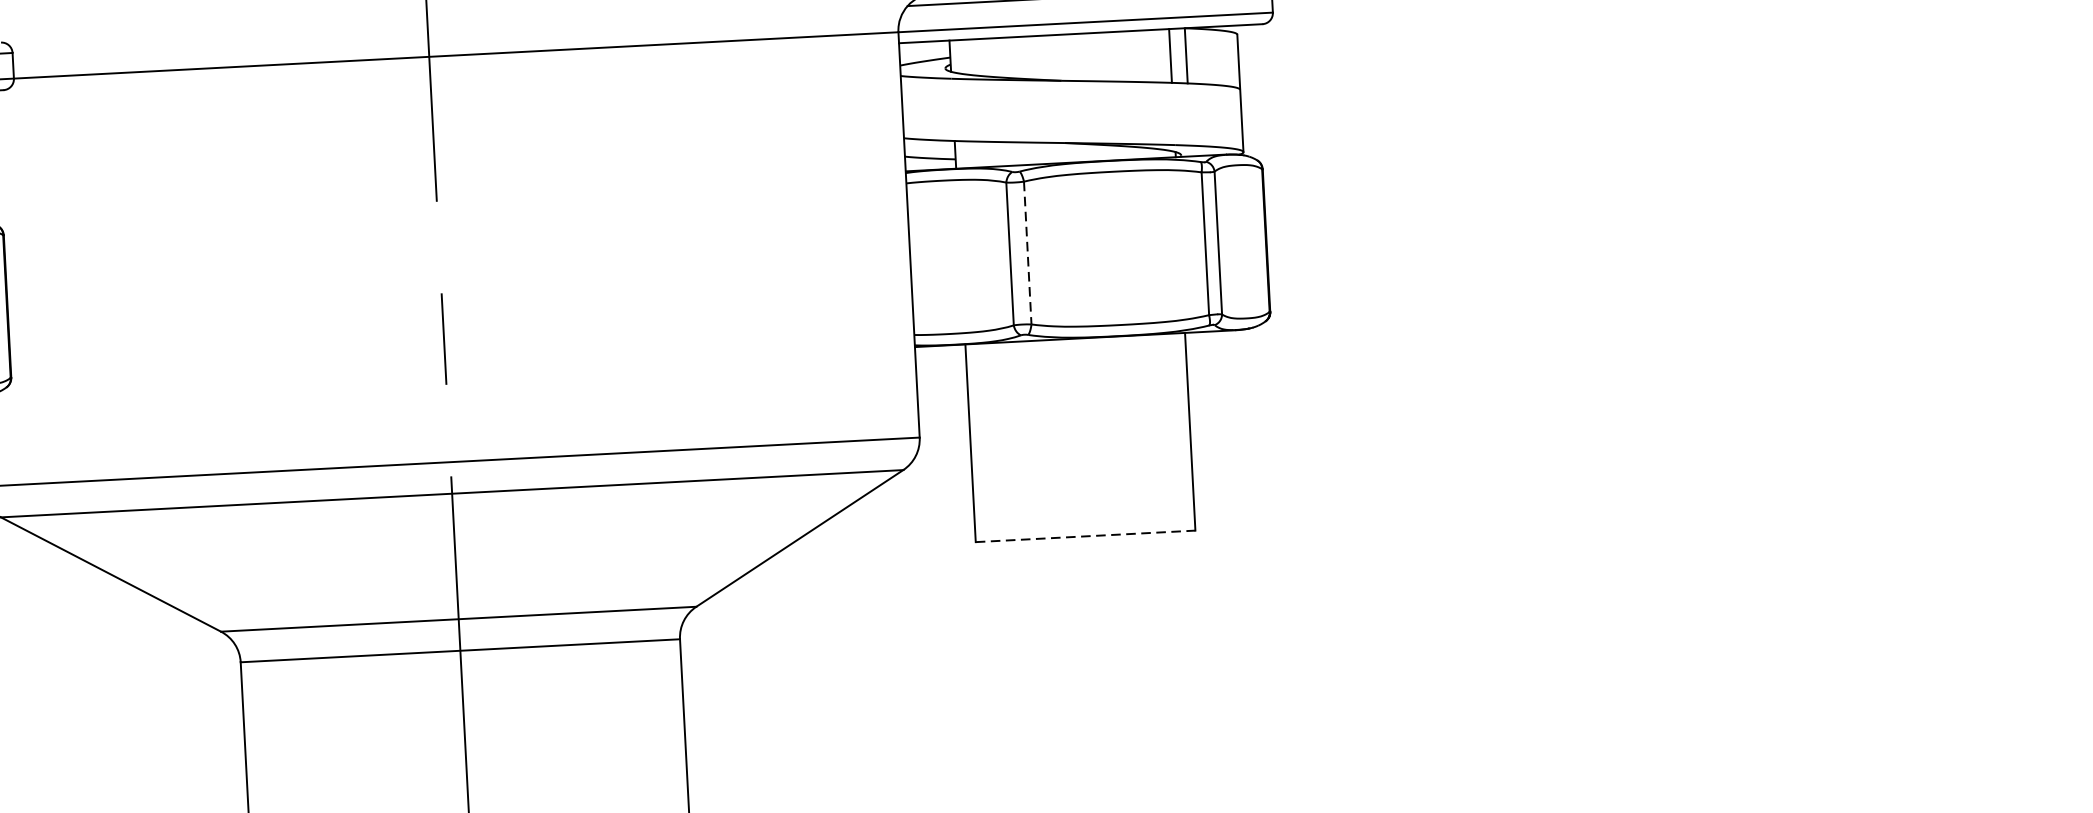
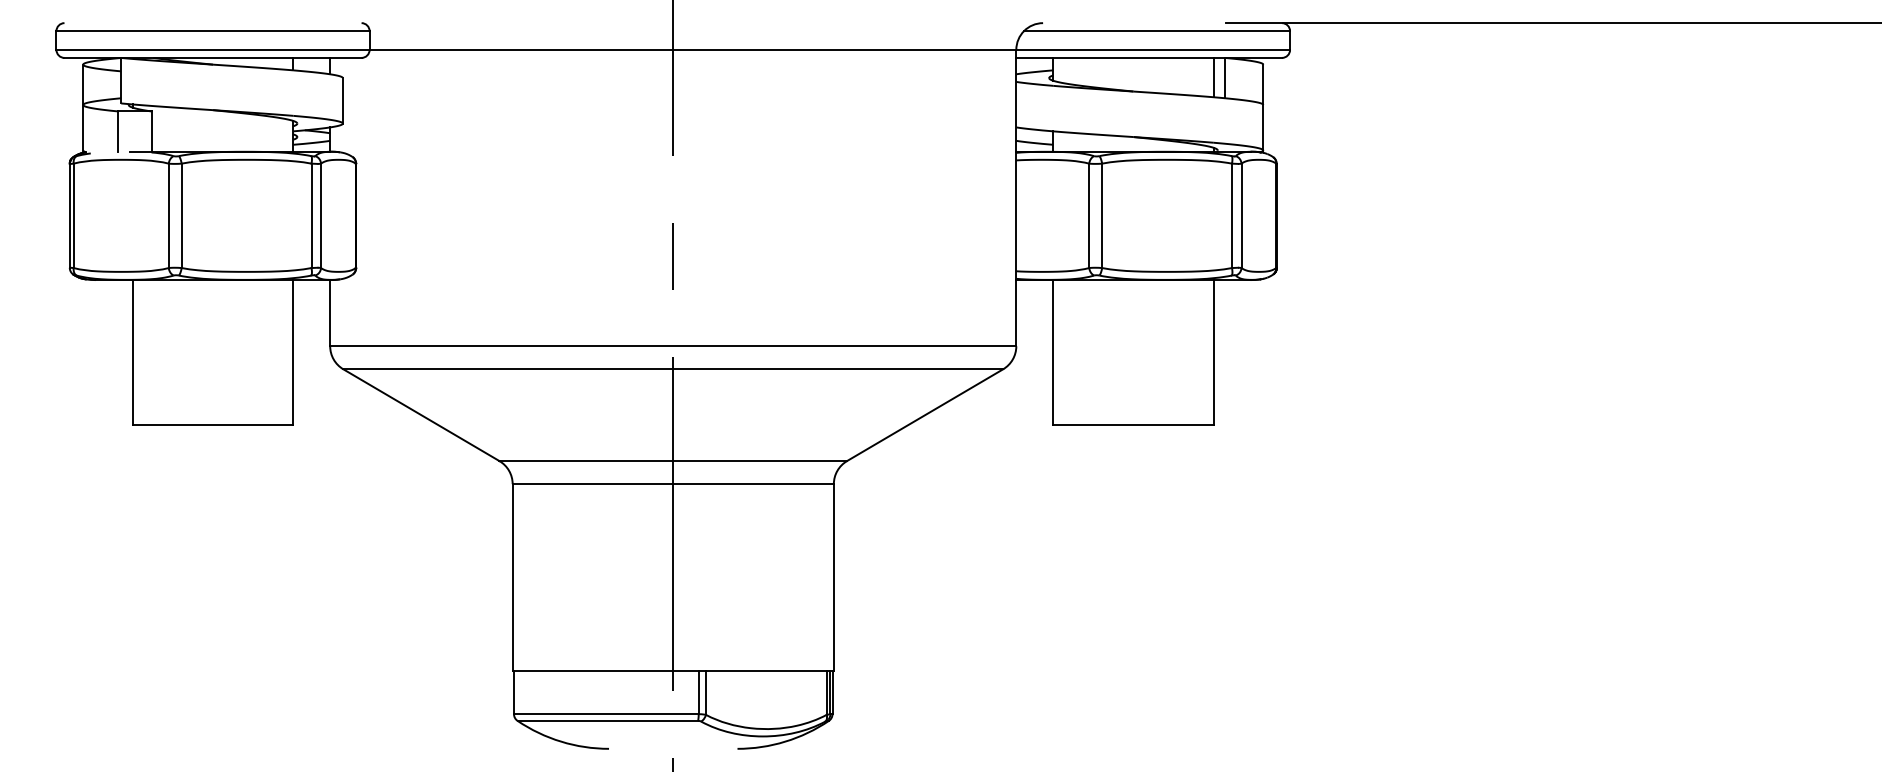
line: (1028, 253) -> (1102, 216), dashed -> solid
line: (1086, 536) -> (1134, 424), dashed -> solid

